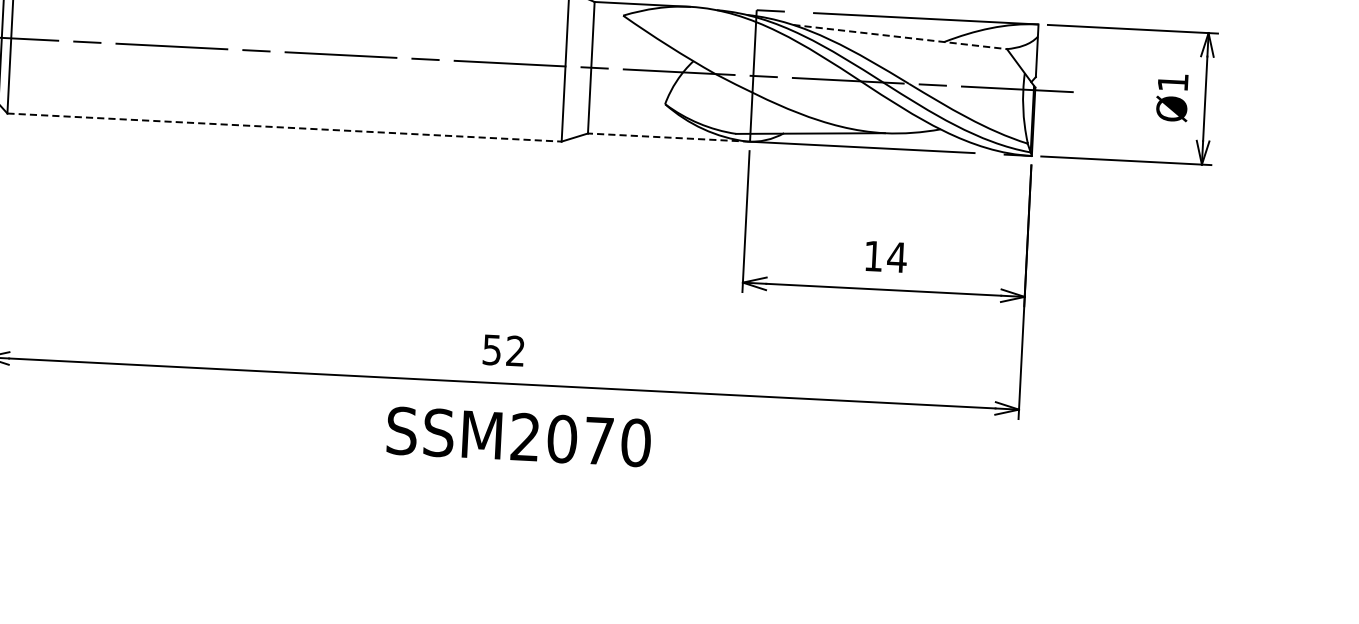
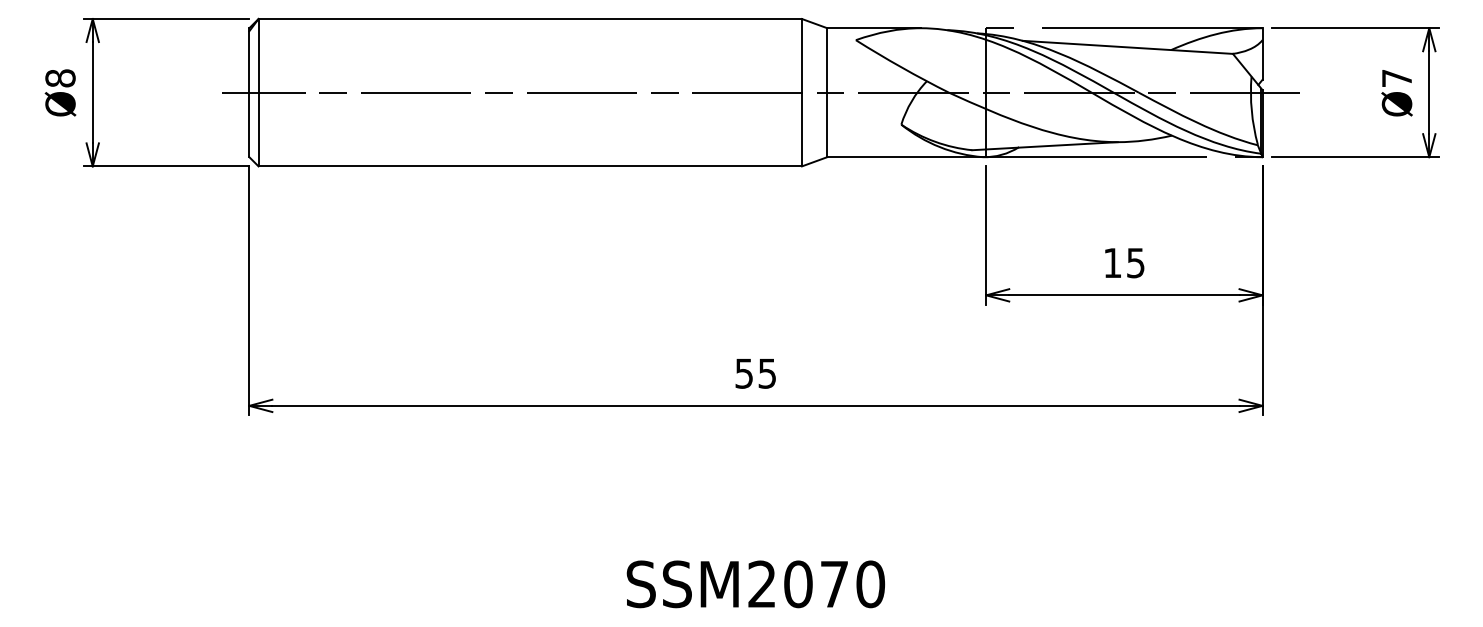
line: (900, 37) -> (1128, 47), dashed -> solid
text: (1172, 82) -> (1396, 78), Ø1 -> Ø7
line: (284, 127) -> (530, 166), dashed -> solid
line: (668, 137) -> (906, 157), dashed -> solid
text: (896, 257) -> (1135, 263), 14 -> 15
text: (514, 350) -> (766, 373), 52 -> 55
text: (518, 437) -> (755, 584), moved

